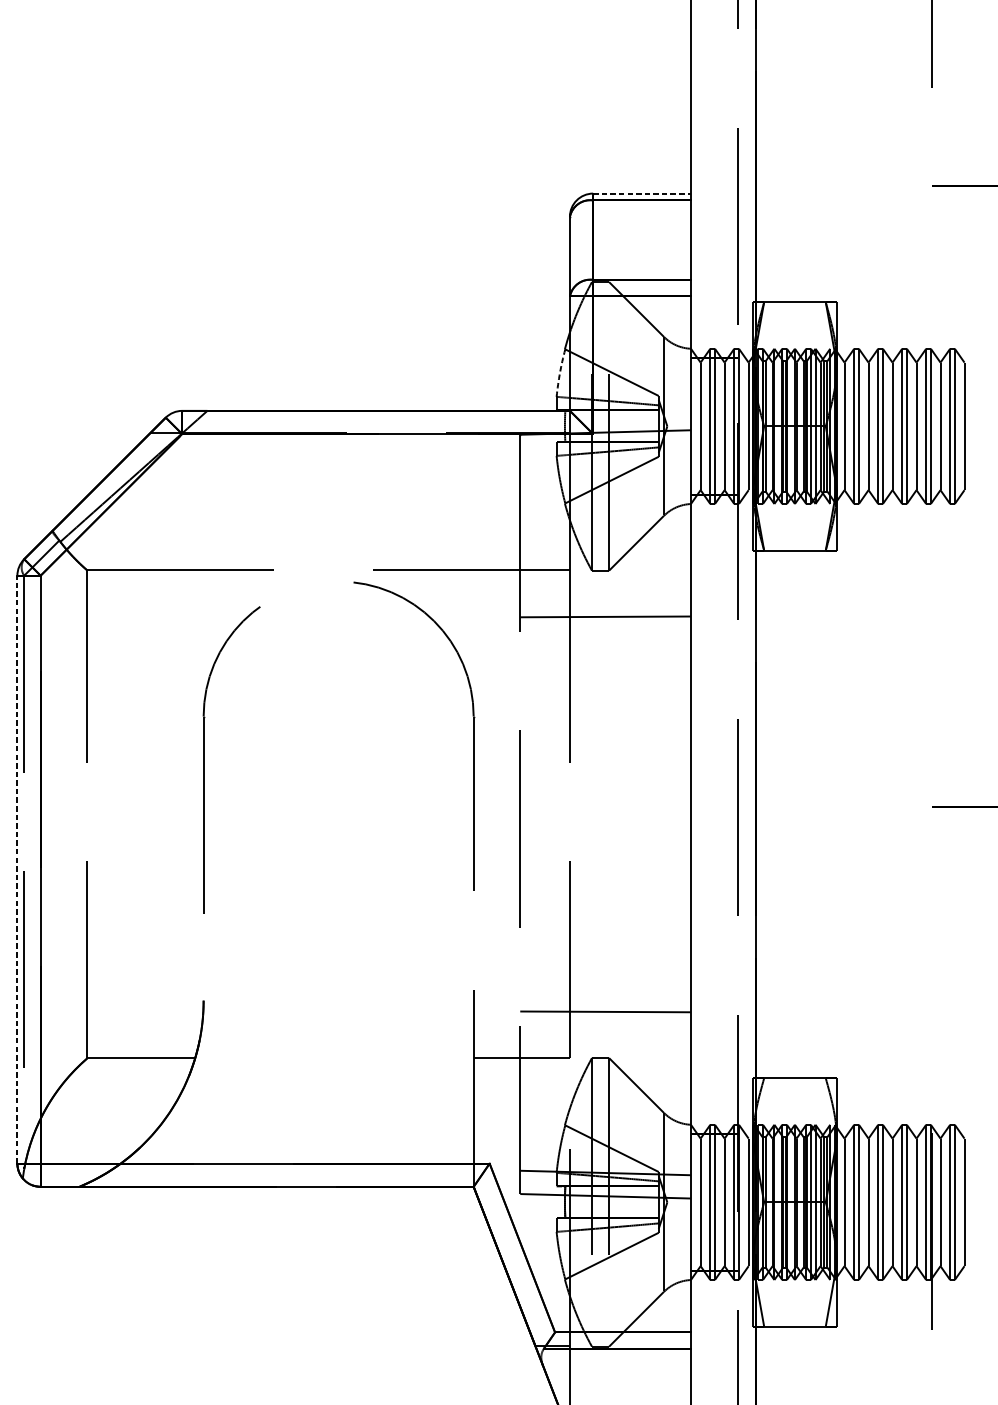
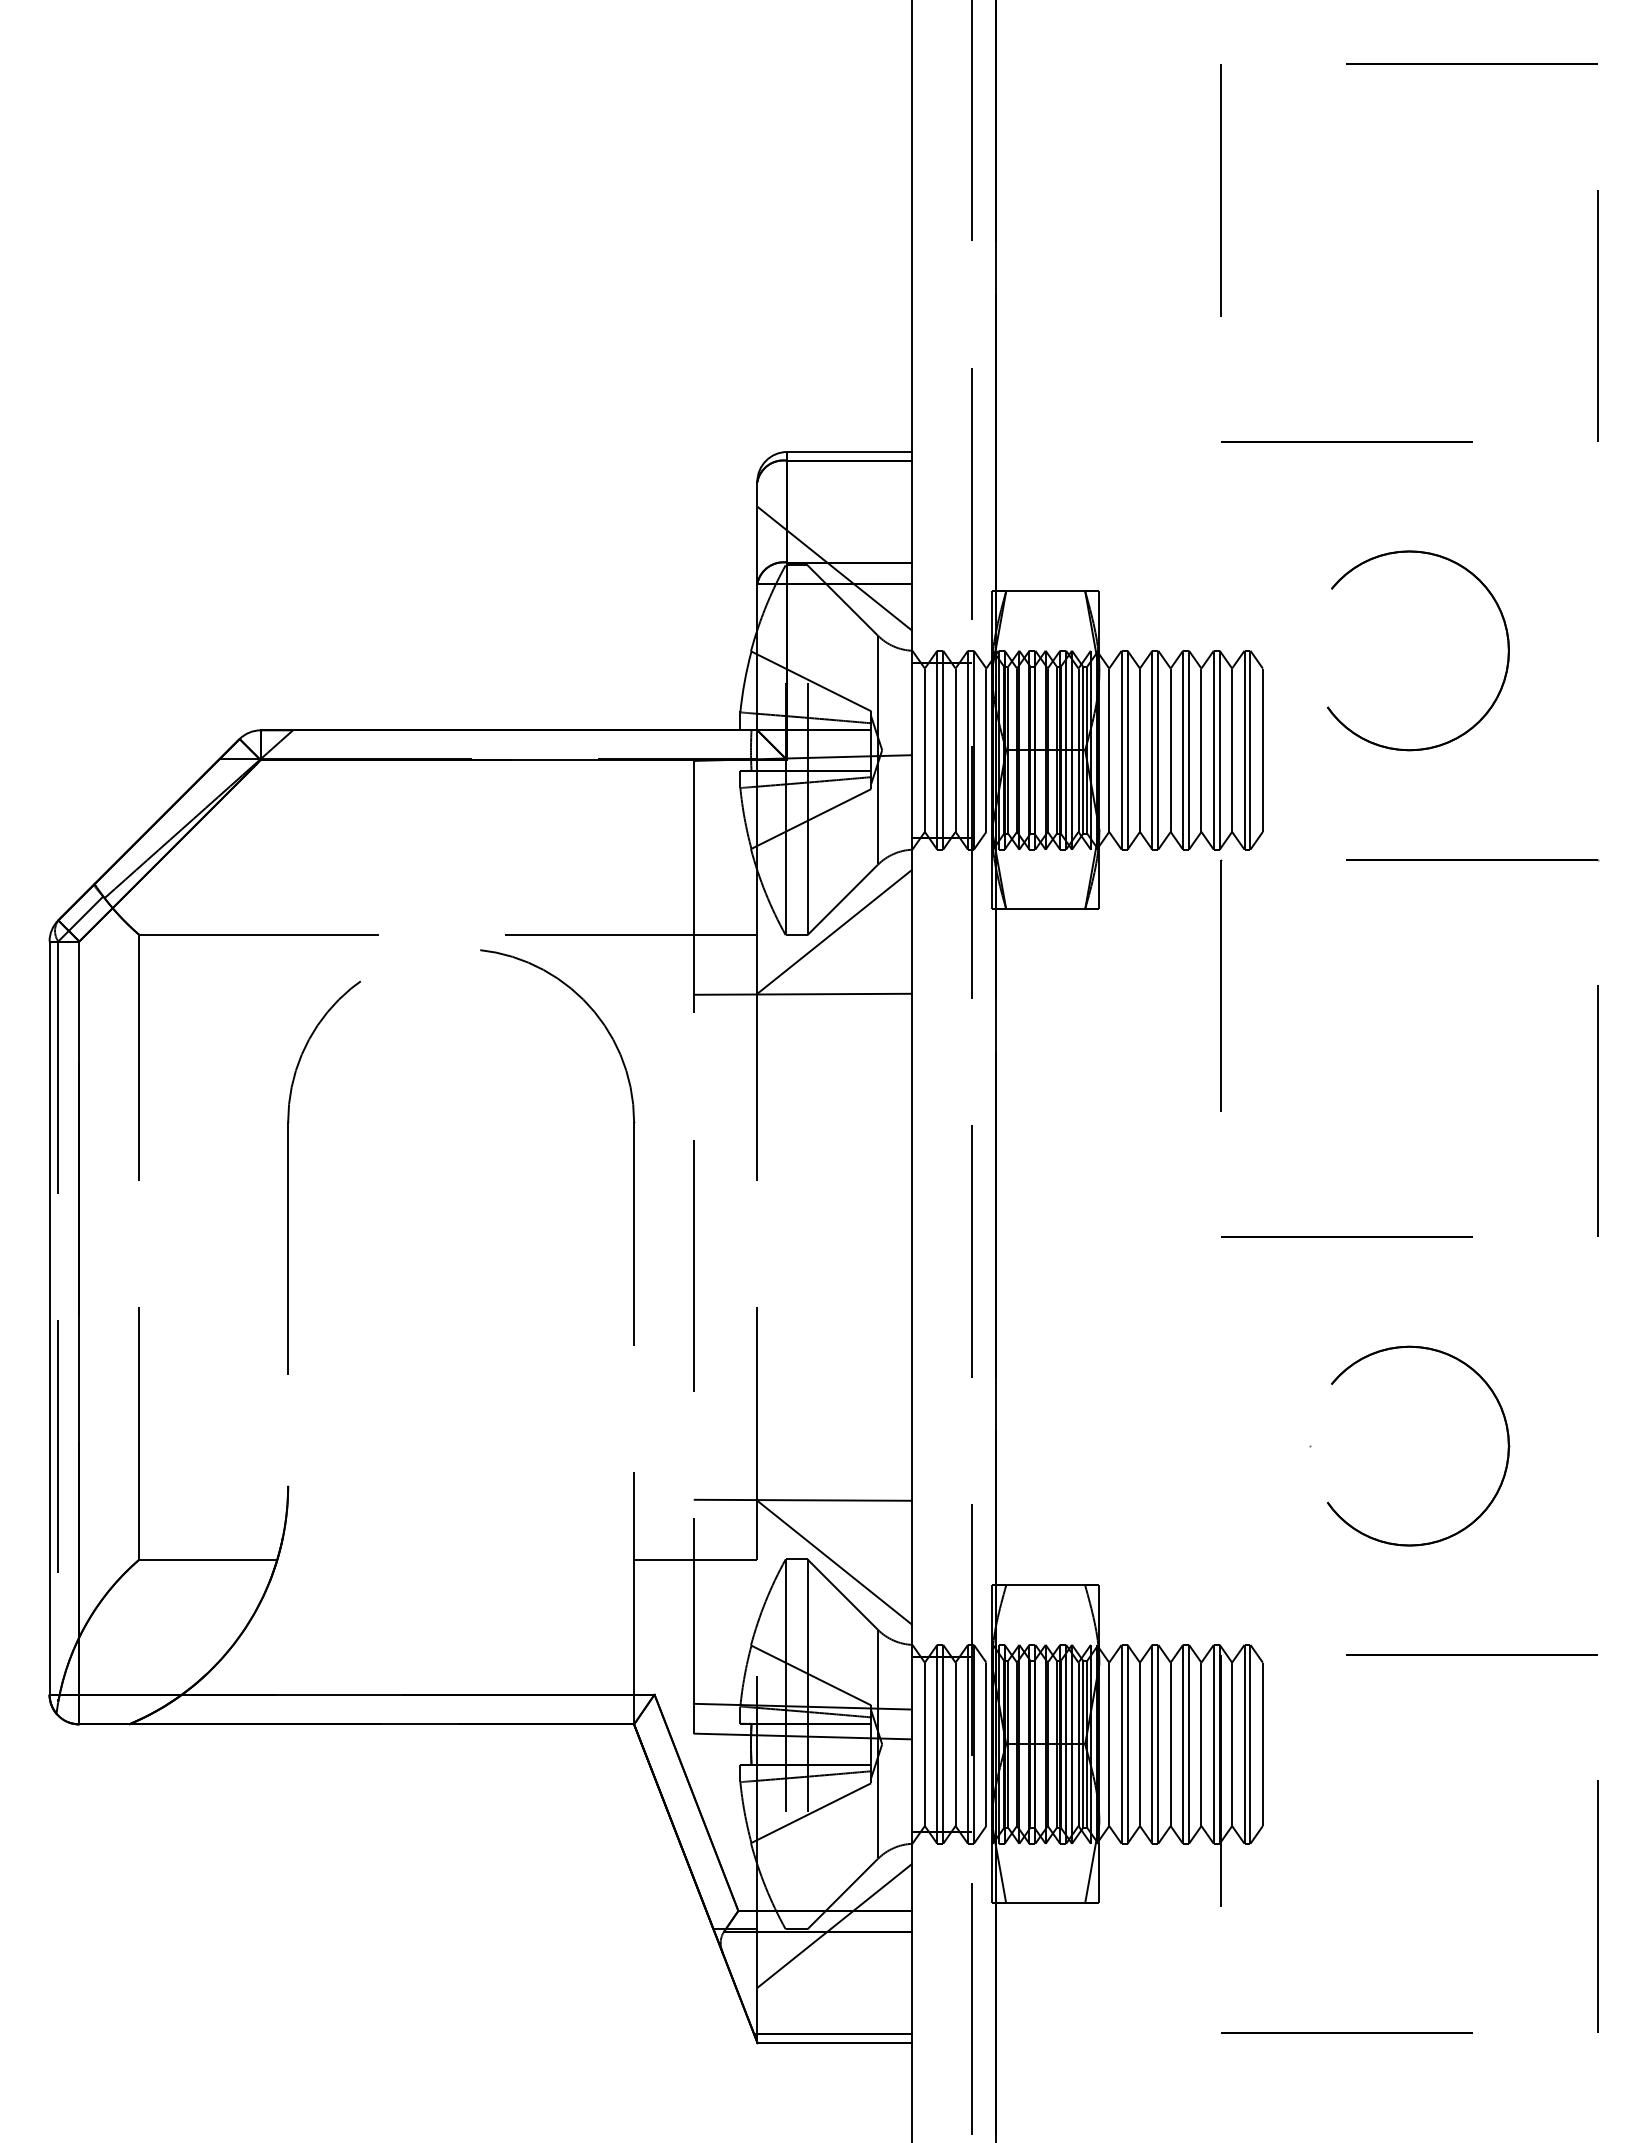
line: (641, 193) -> (849, 452), dashed -> solid
line: (630, 284) -> (834, 568), added
arc: (559, 372) -> (744, 681), dashed -> solid
line: (630, 567) -> (834, 931), added
line: (932, 610) -> (1221, 985), added
line: (17, 869) -> (49, 1318), dashed -> solid
line: (630, 1060) -> (834, 1562), added
line: (630, 1343) -> (834, 1925), added

